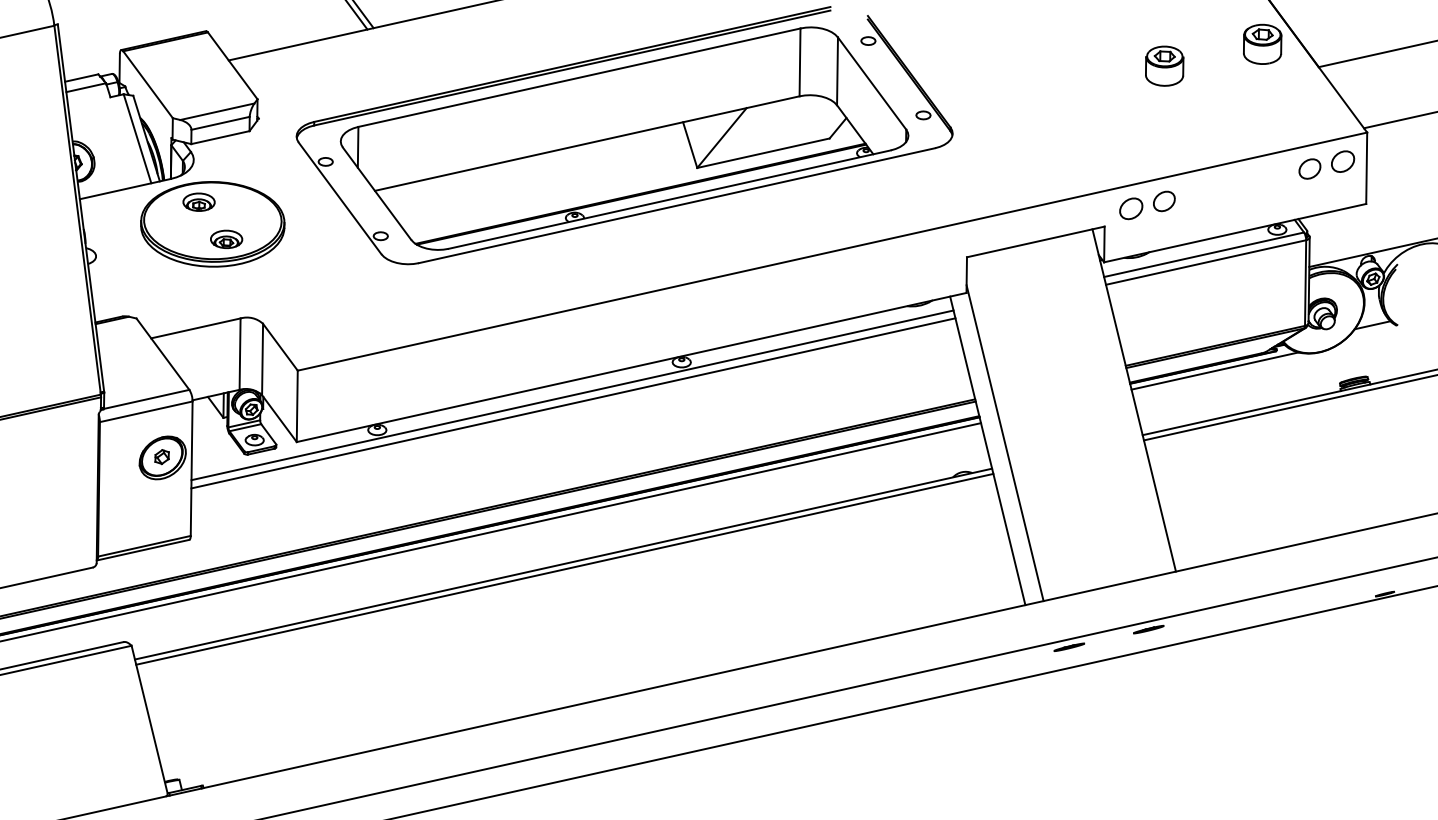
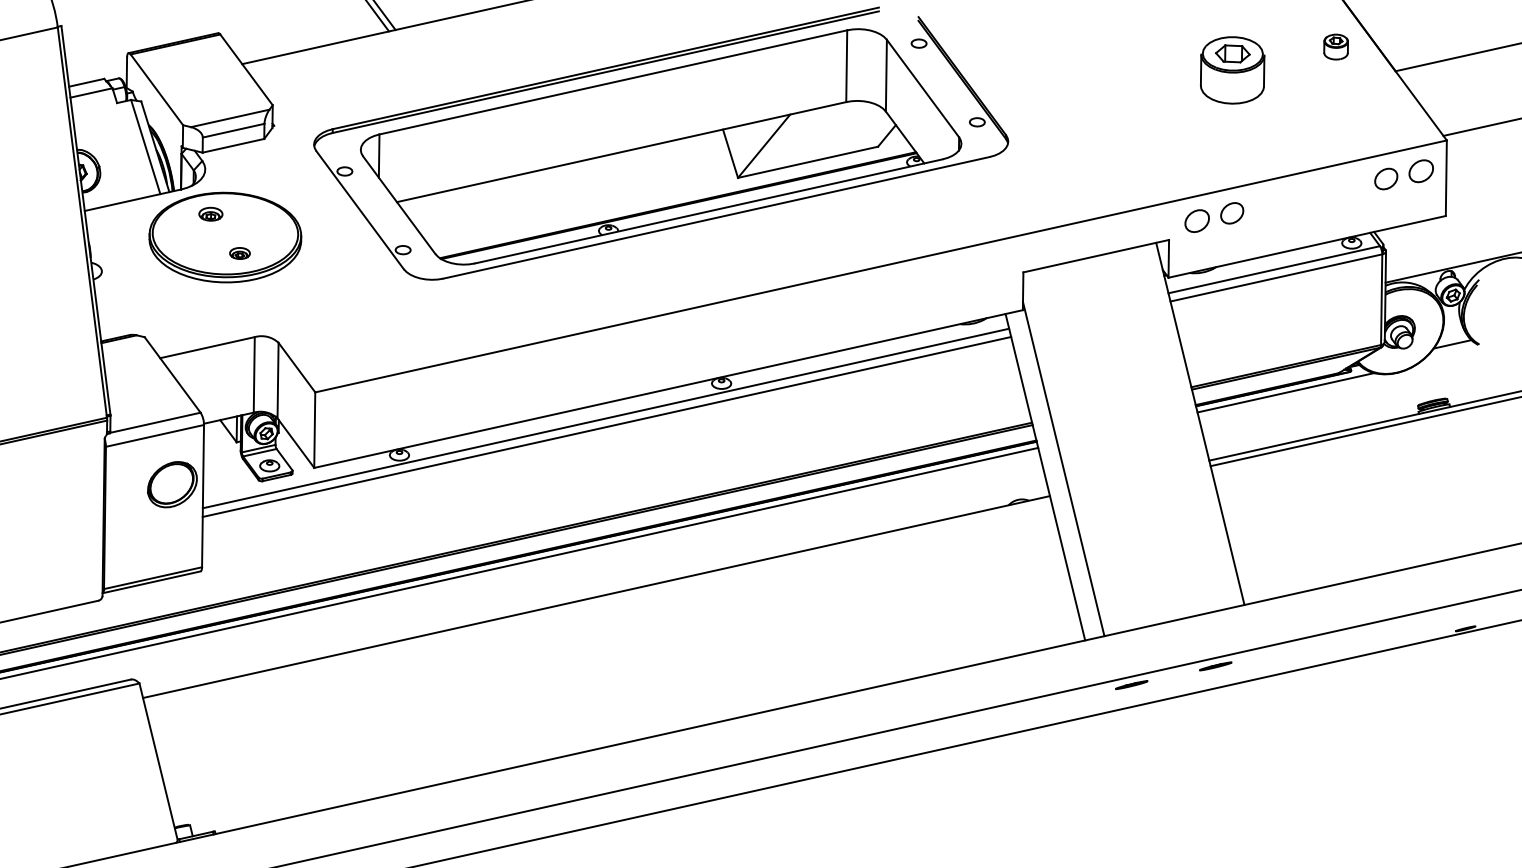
part: (1261, 43) -> (1335, 46), size x0.6
part: (1164, 65) -> (1232, 69), size x1.6
part: (198, 202) -> (210, 214), size x0.7
part: (226, 239) -> (239, 253), size x0.6
part: (161, 456) -> (171, 483), removed
line: (564, 569) -> (597, 602), removed

